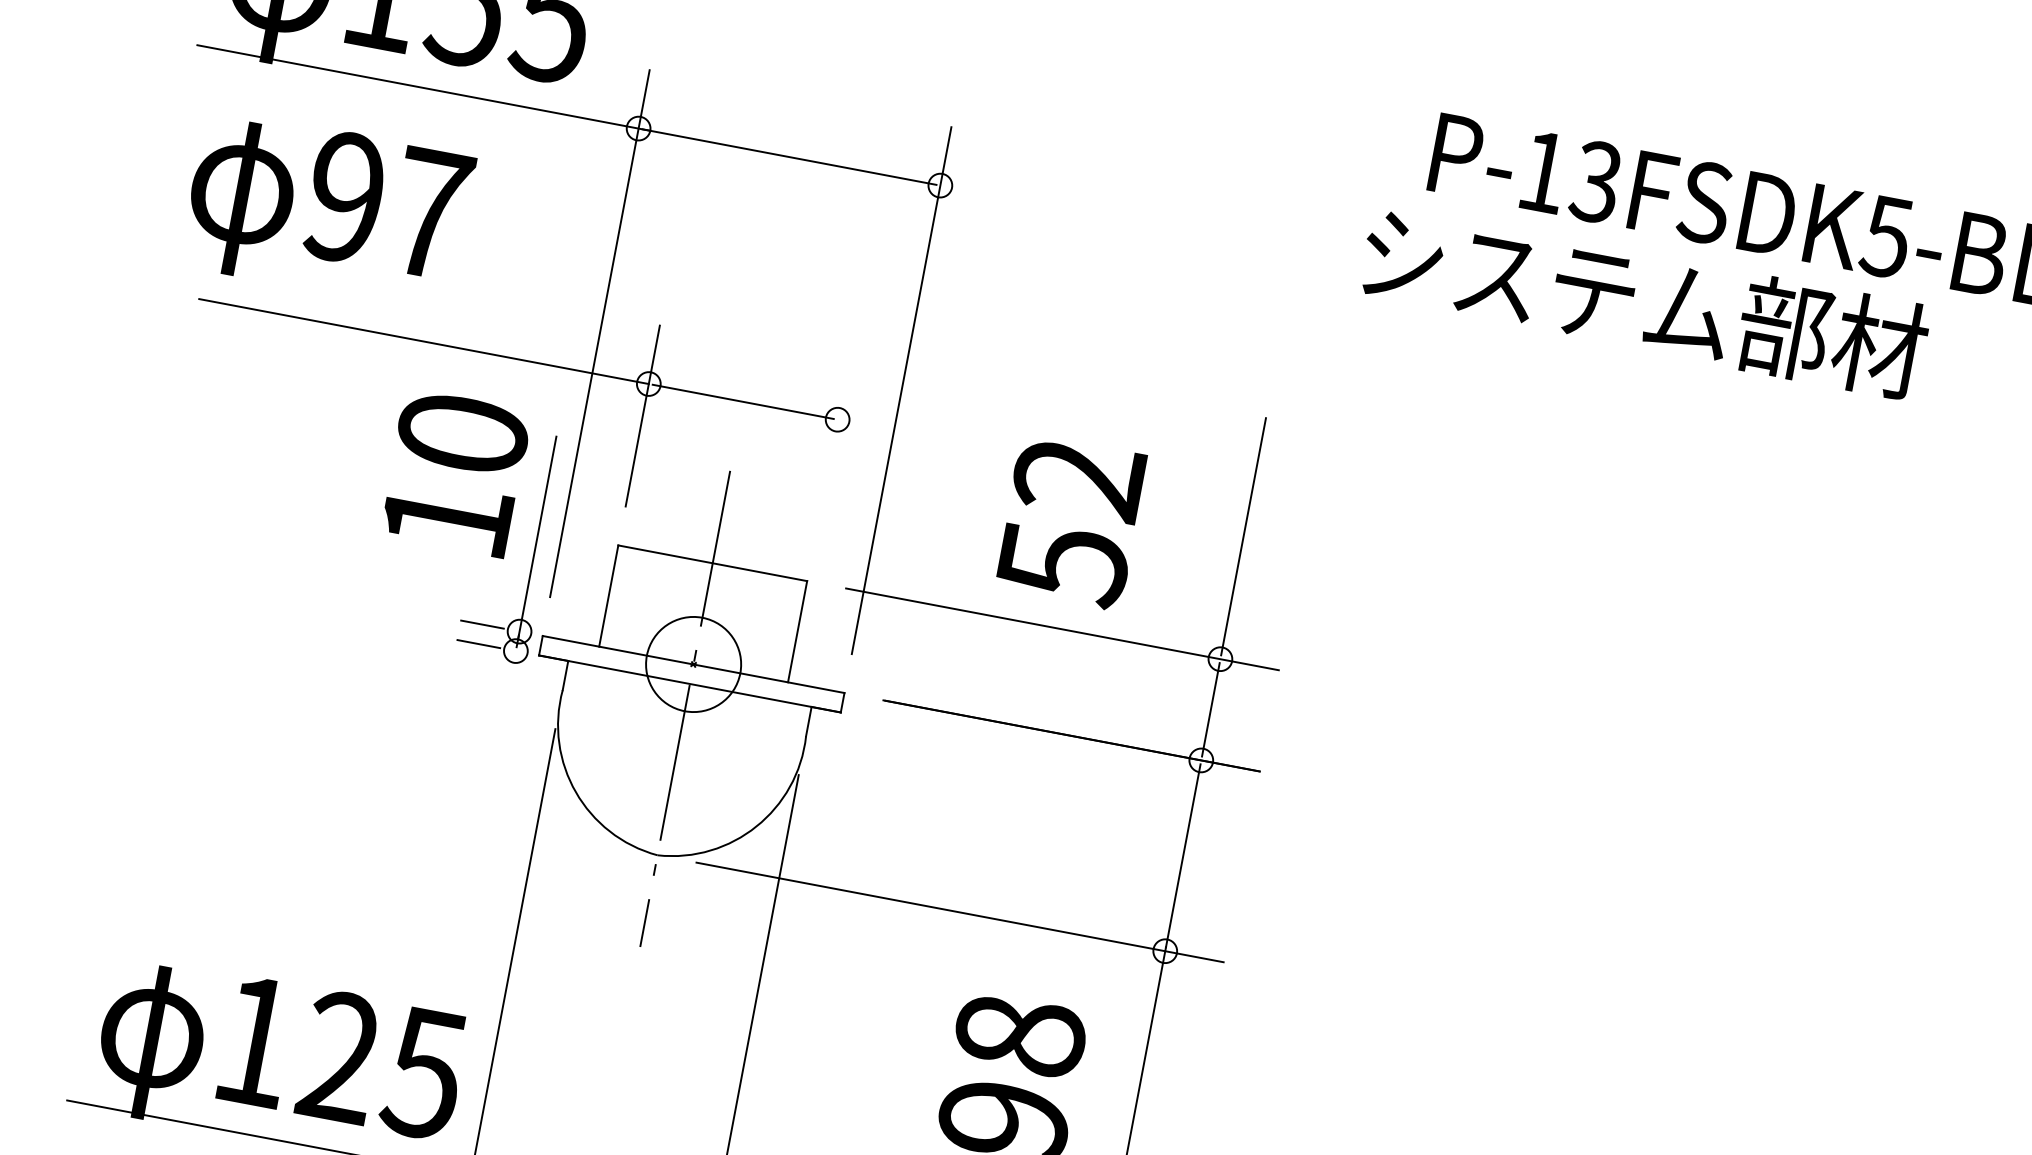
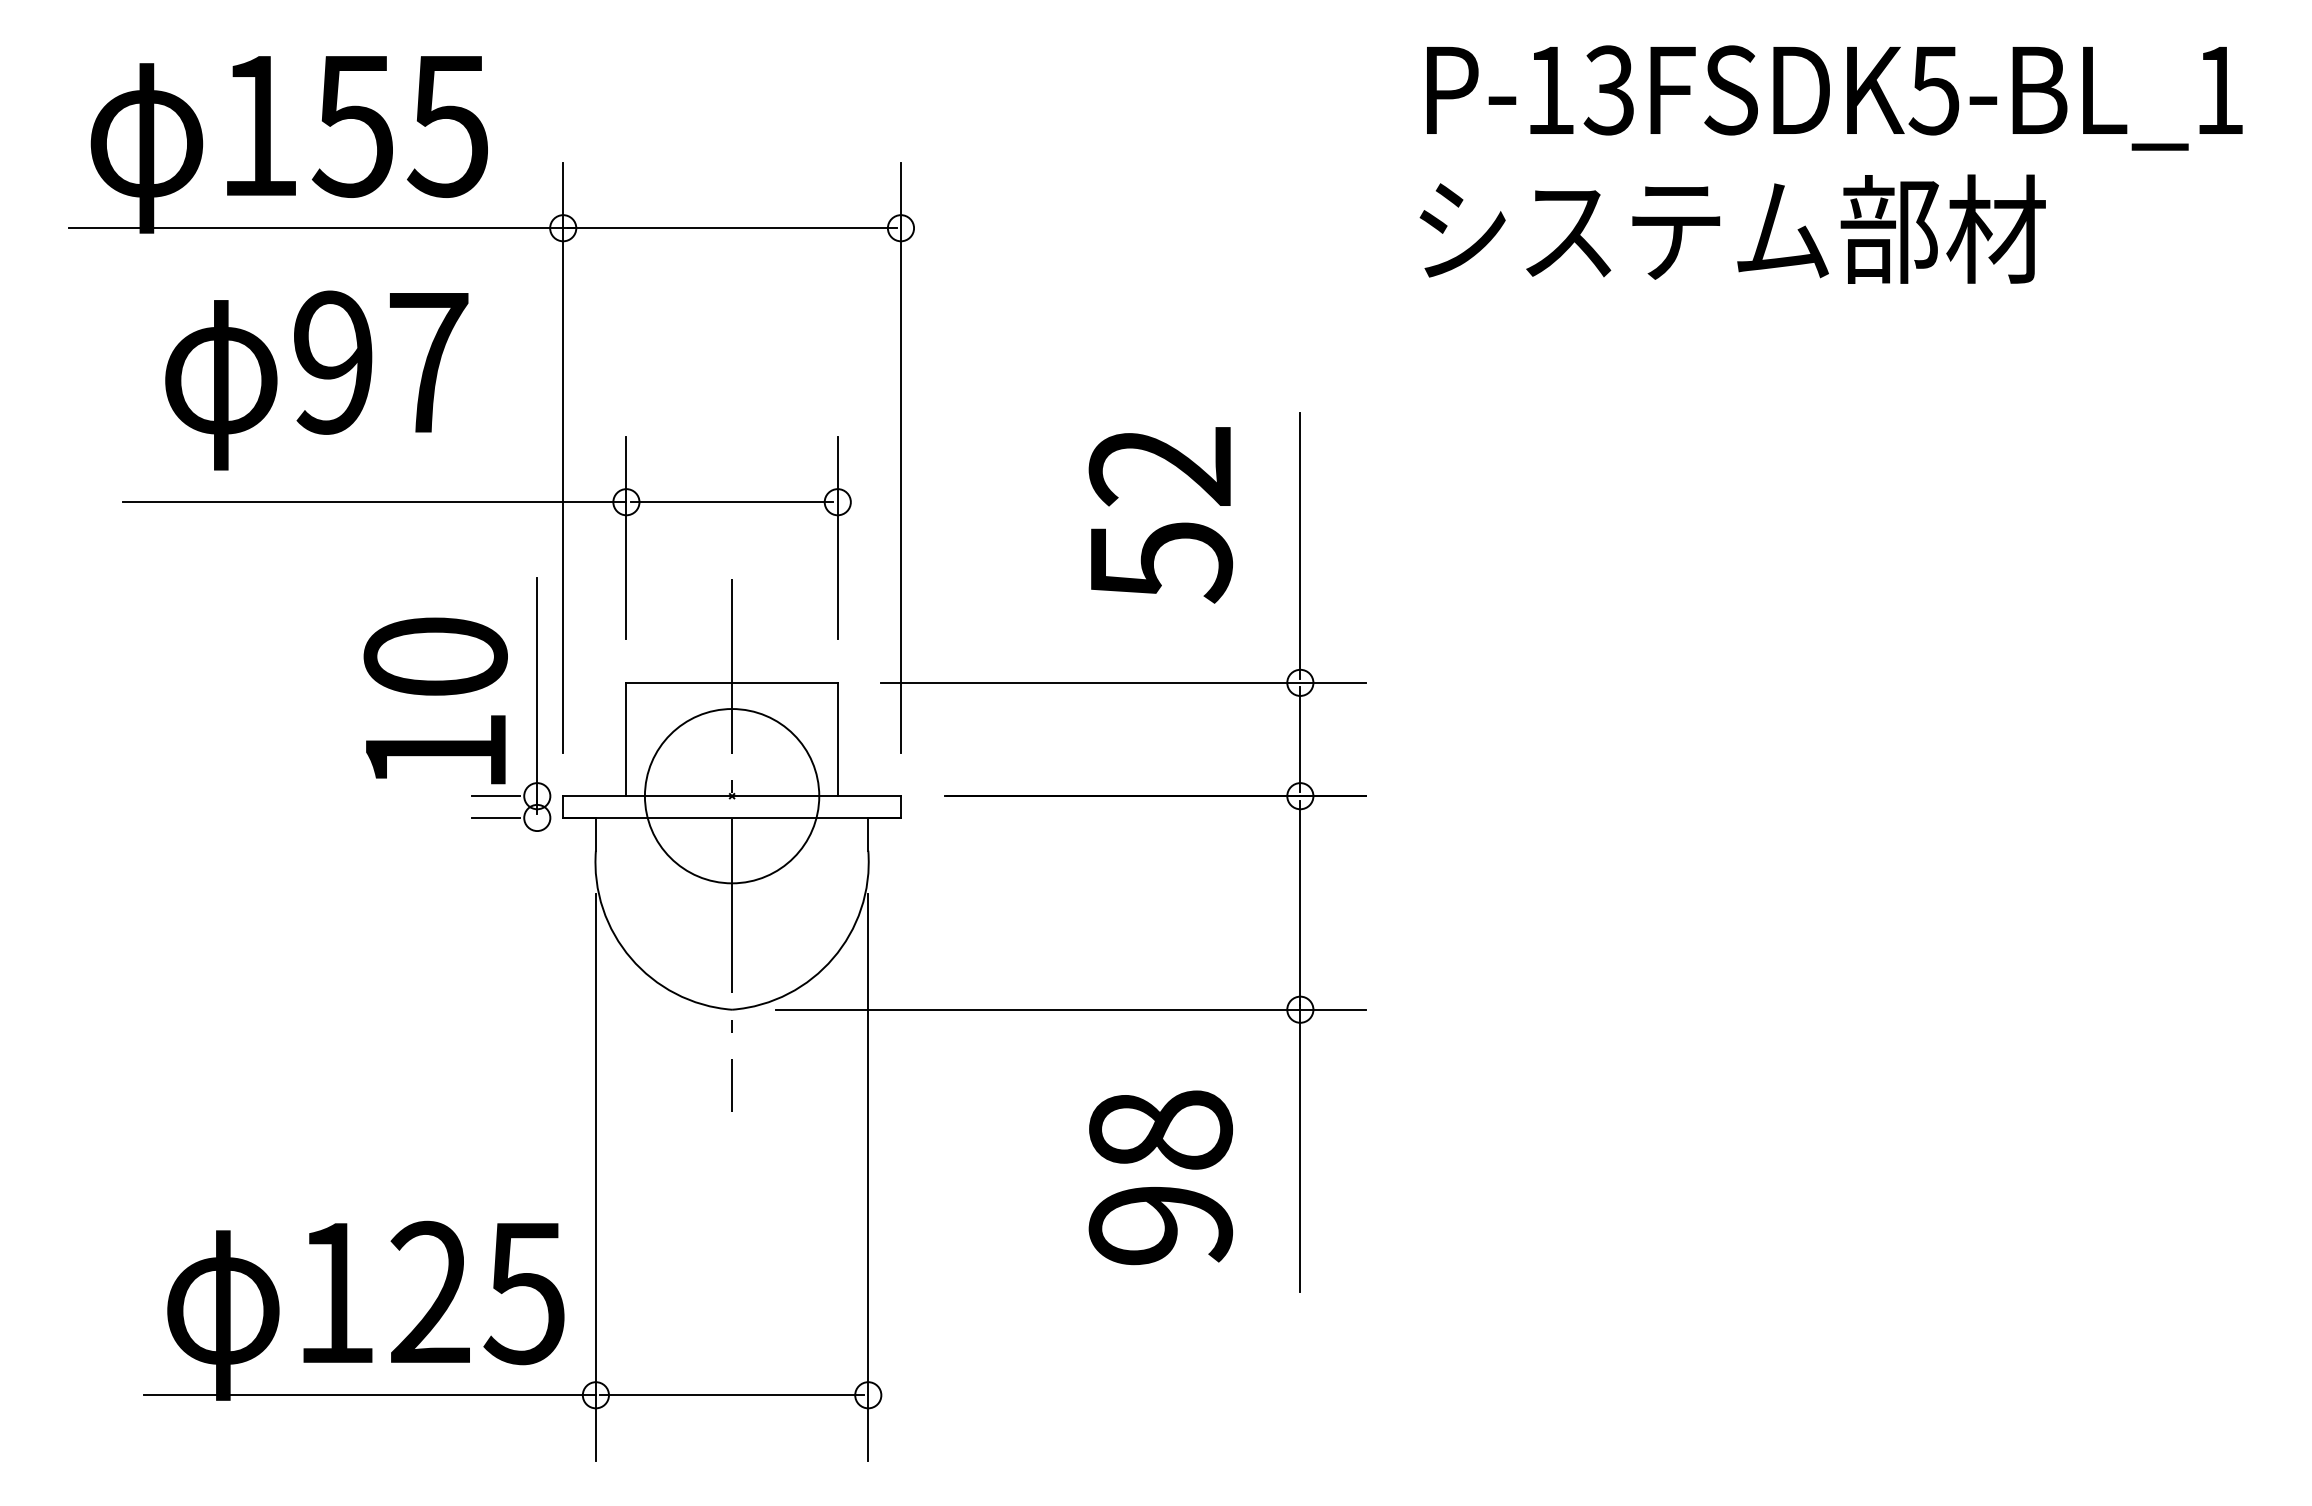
text: (327, 210) -> (316, 380), moved
text: (1644, 301) -> (1732, 228), moved
line: (831, 451) -> (837, 537), added
text: (455, 472) -> (435, 700), moved
text: (1070, 522) -> (1160, 515), moved
circle: (693, 664) -> (731, 796), size x1.67

